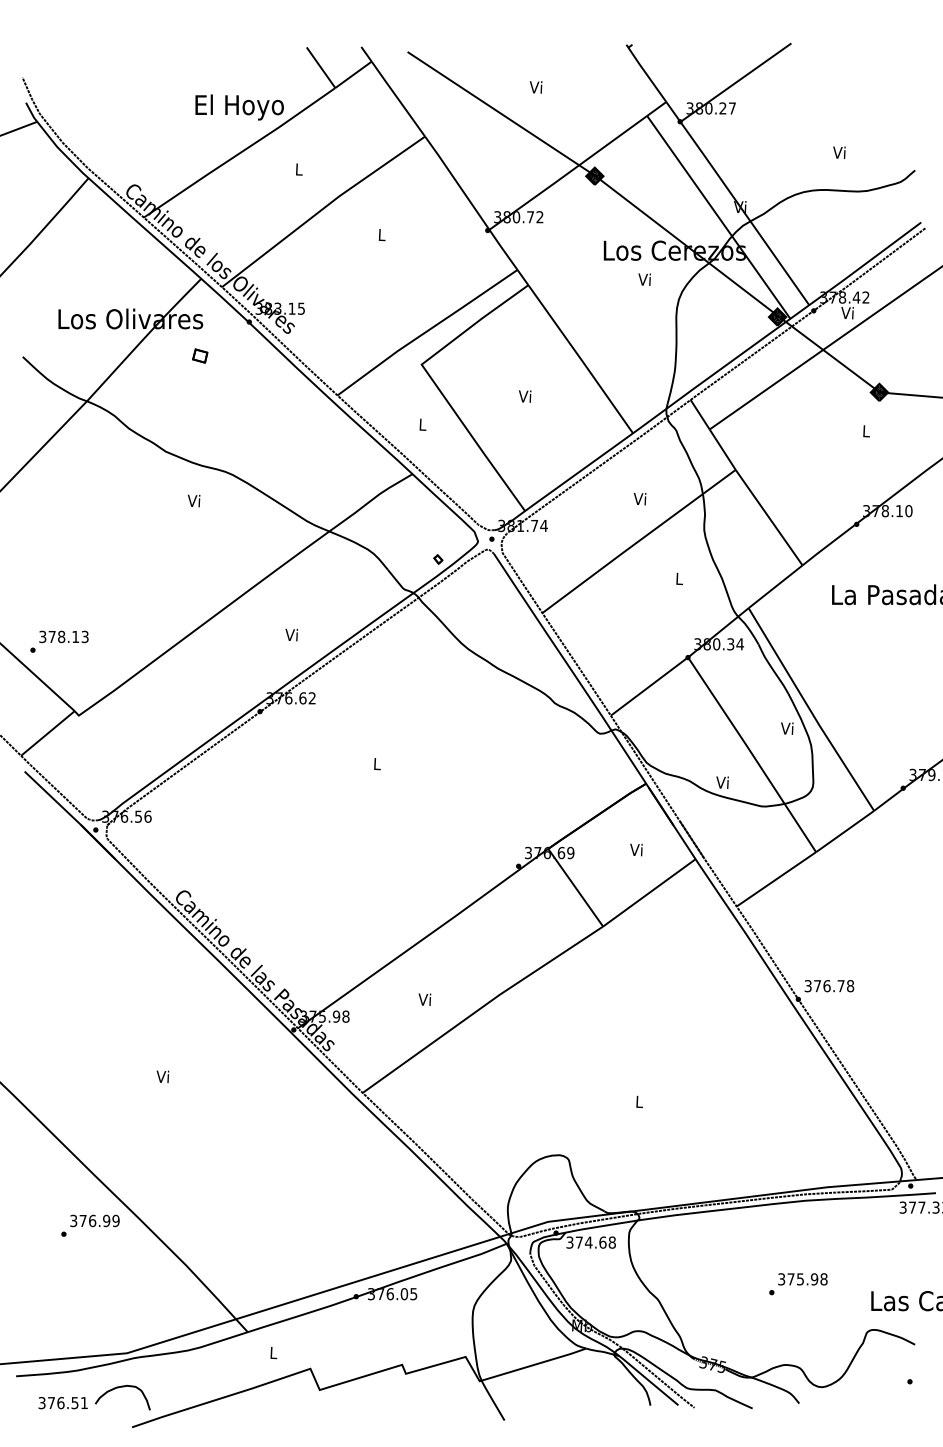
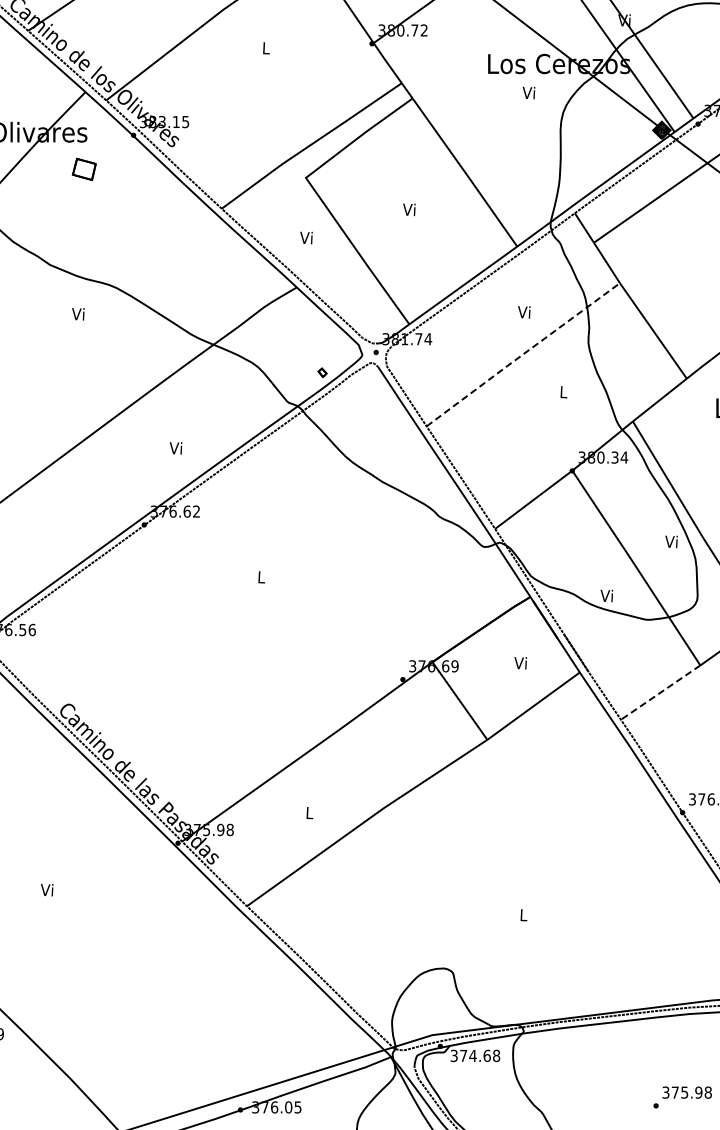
part: (200, 355) -> (84, 168), size x1.6
text: (422, 424) -> (306, 237), L -> Vi
line: (638, 541) -> (522, 354), solid -> dashed
line: (776, 879) -> (660, 692), solid -> dashed
text: (424, 999) -> (308, 812), Vi -> L

